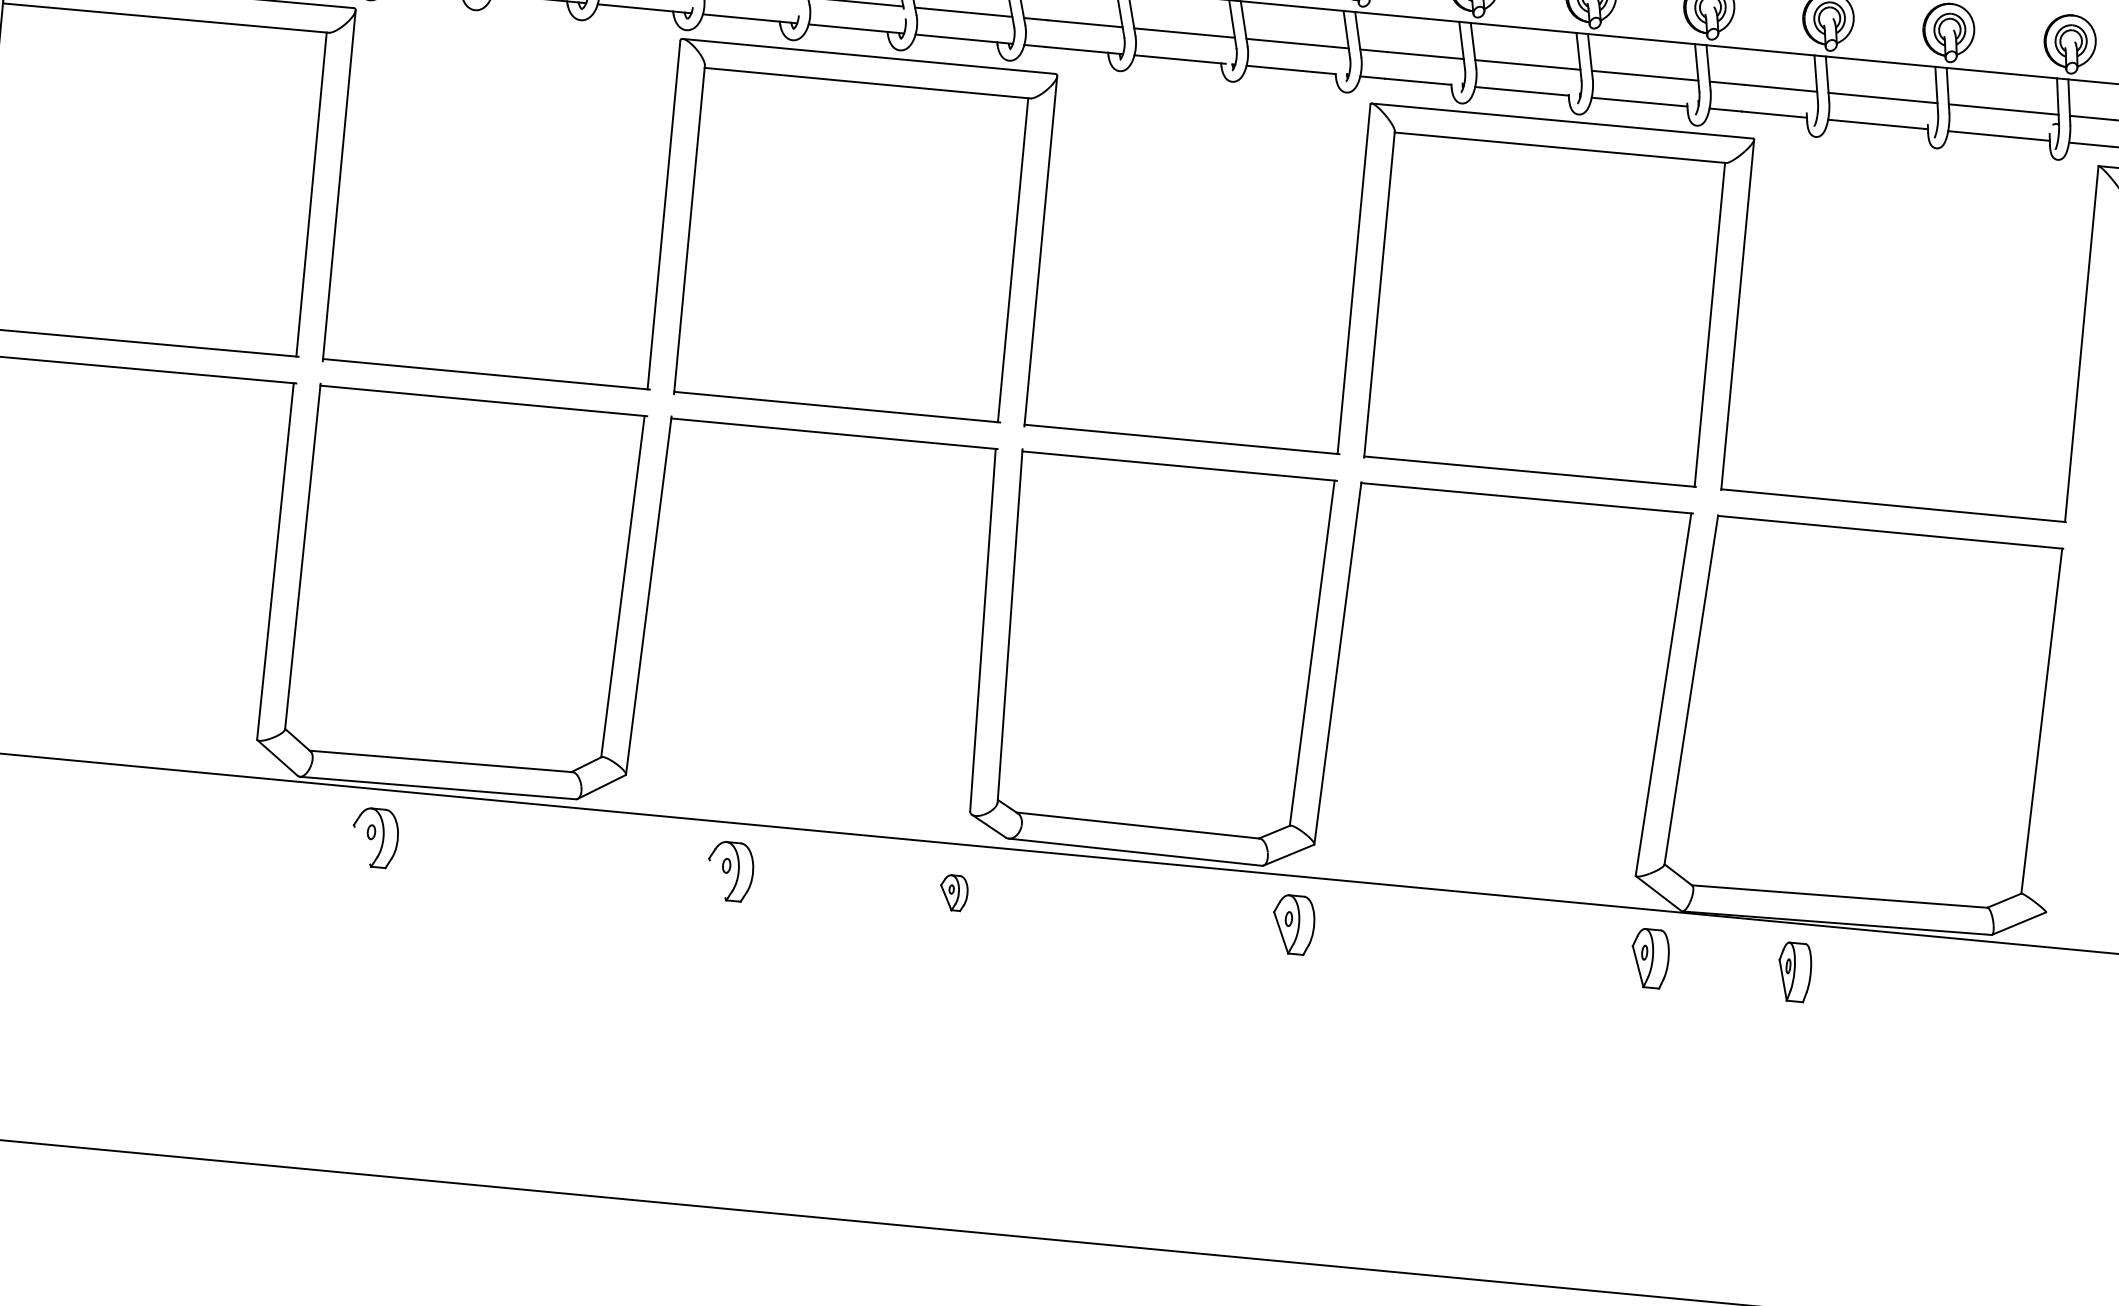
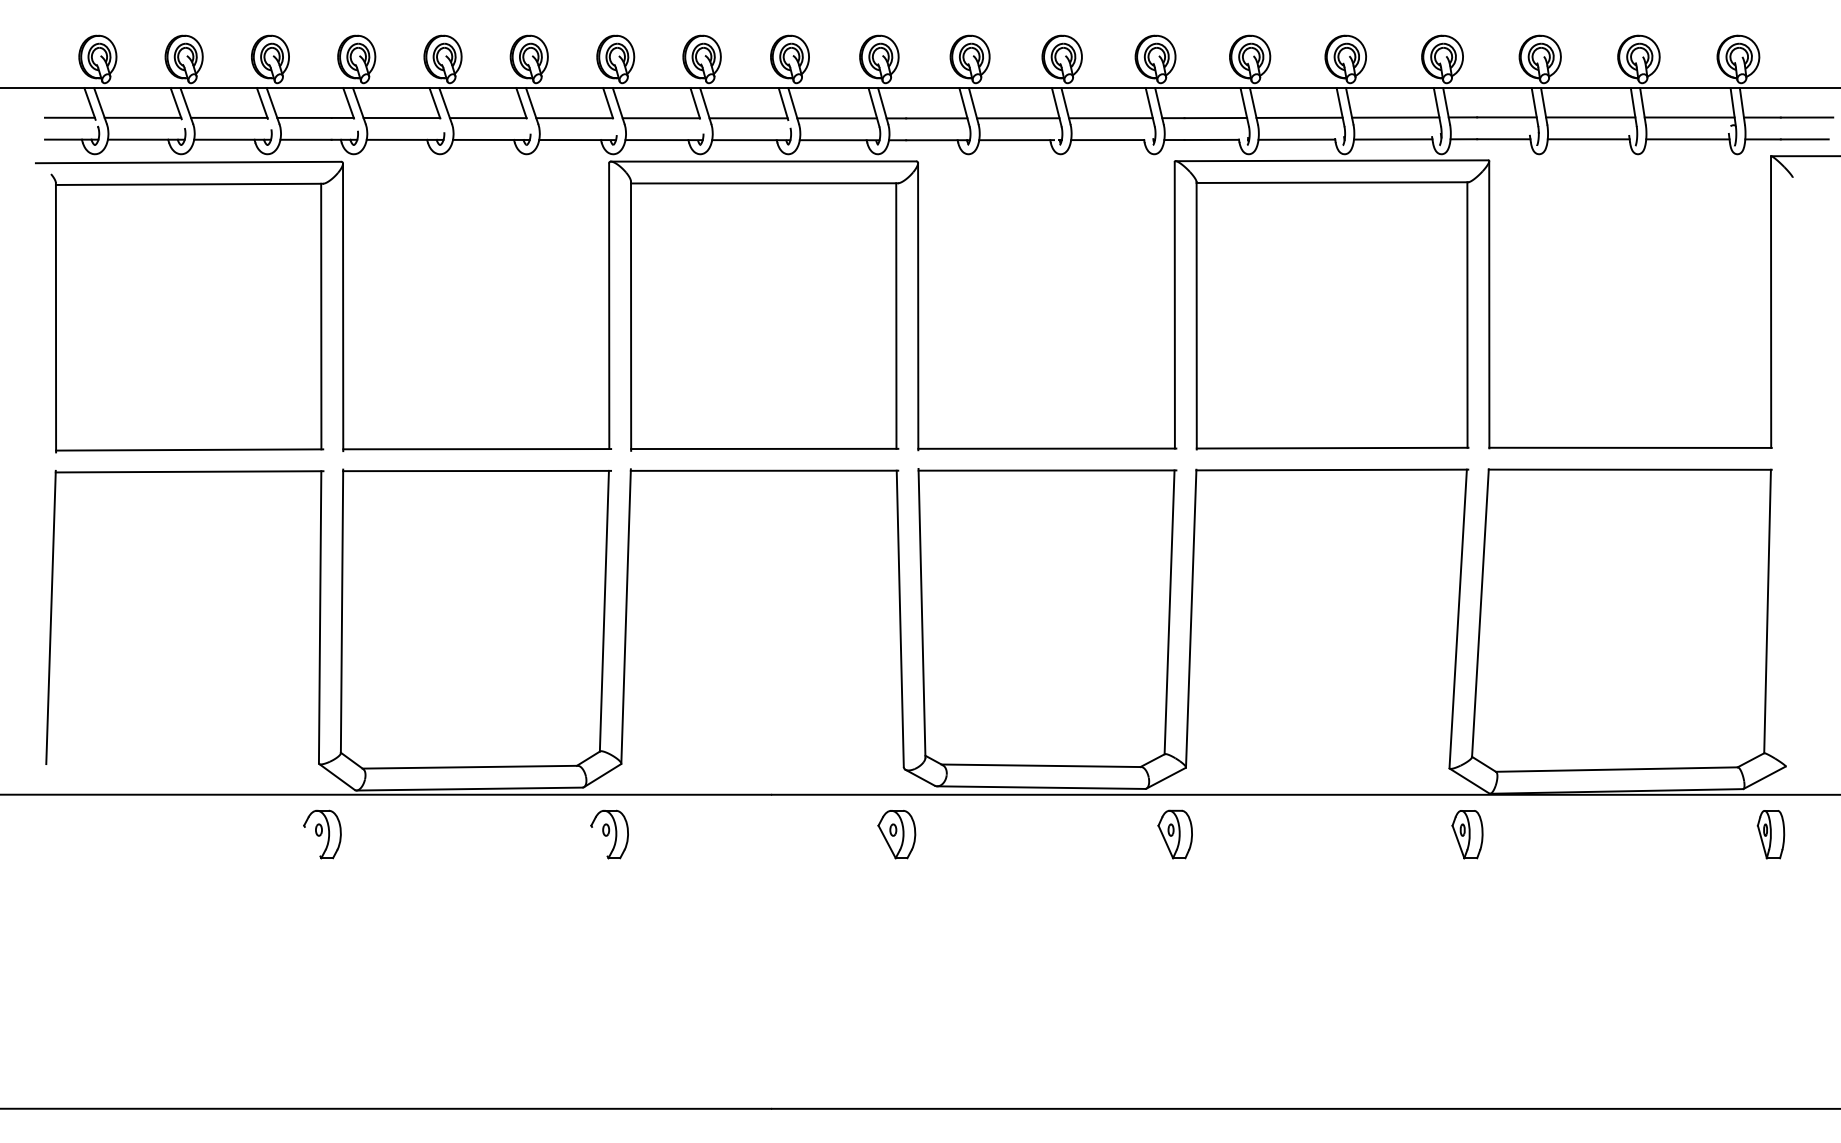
part: (375, 838) -> (322, 834), moved
part: (730, 871) -> (609, 834), moved
part: (953, 892) -> (896, 834), size x1.67
part: (1793, 972) -> (1770, 834), moved

